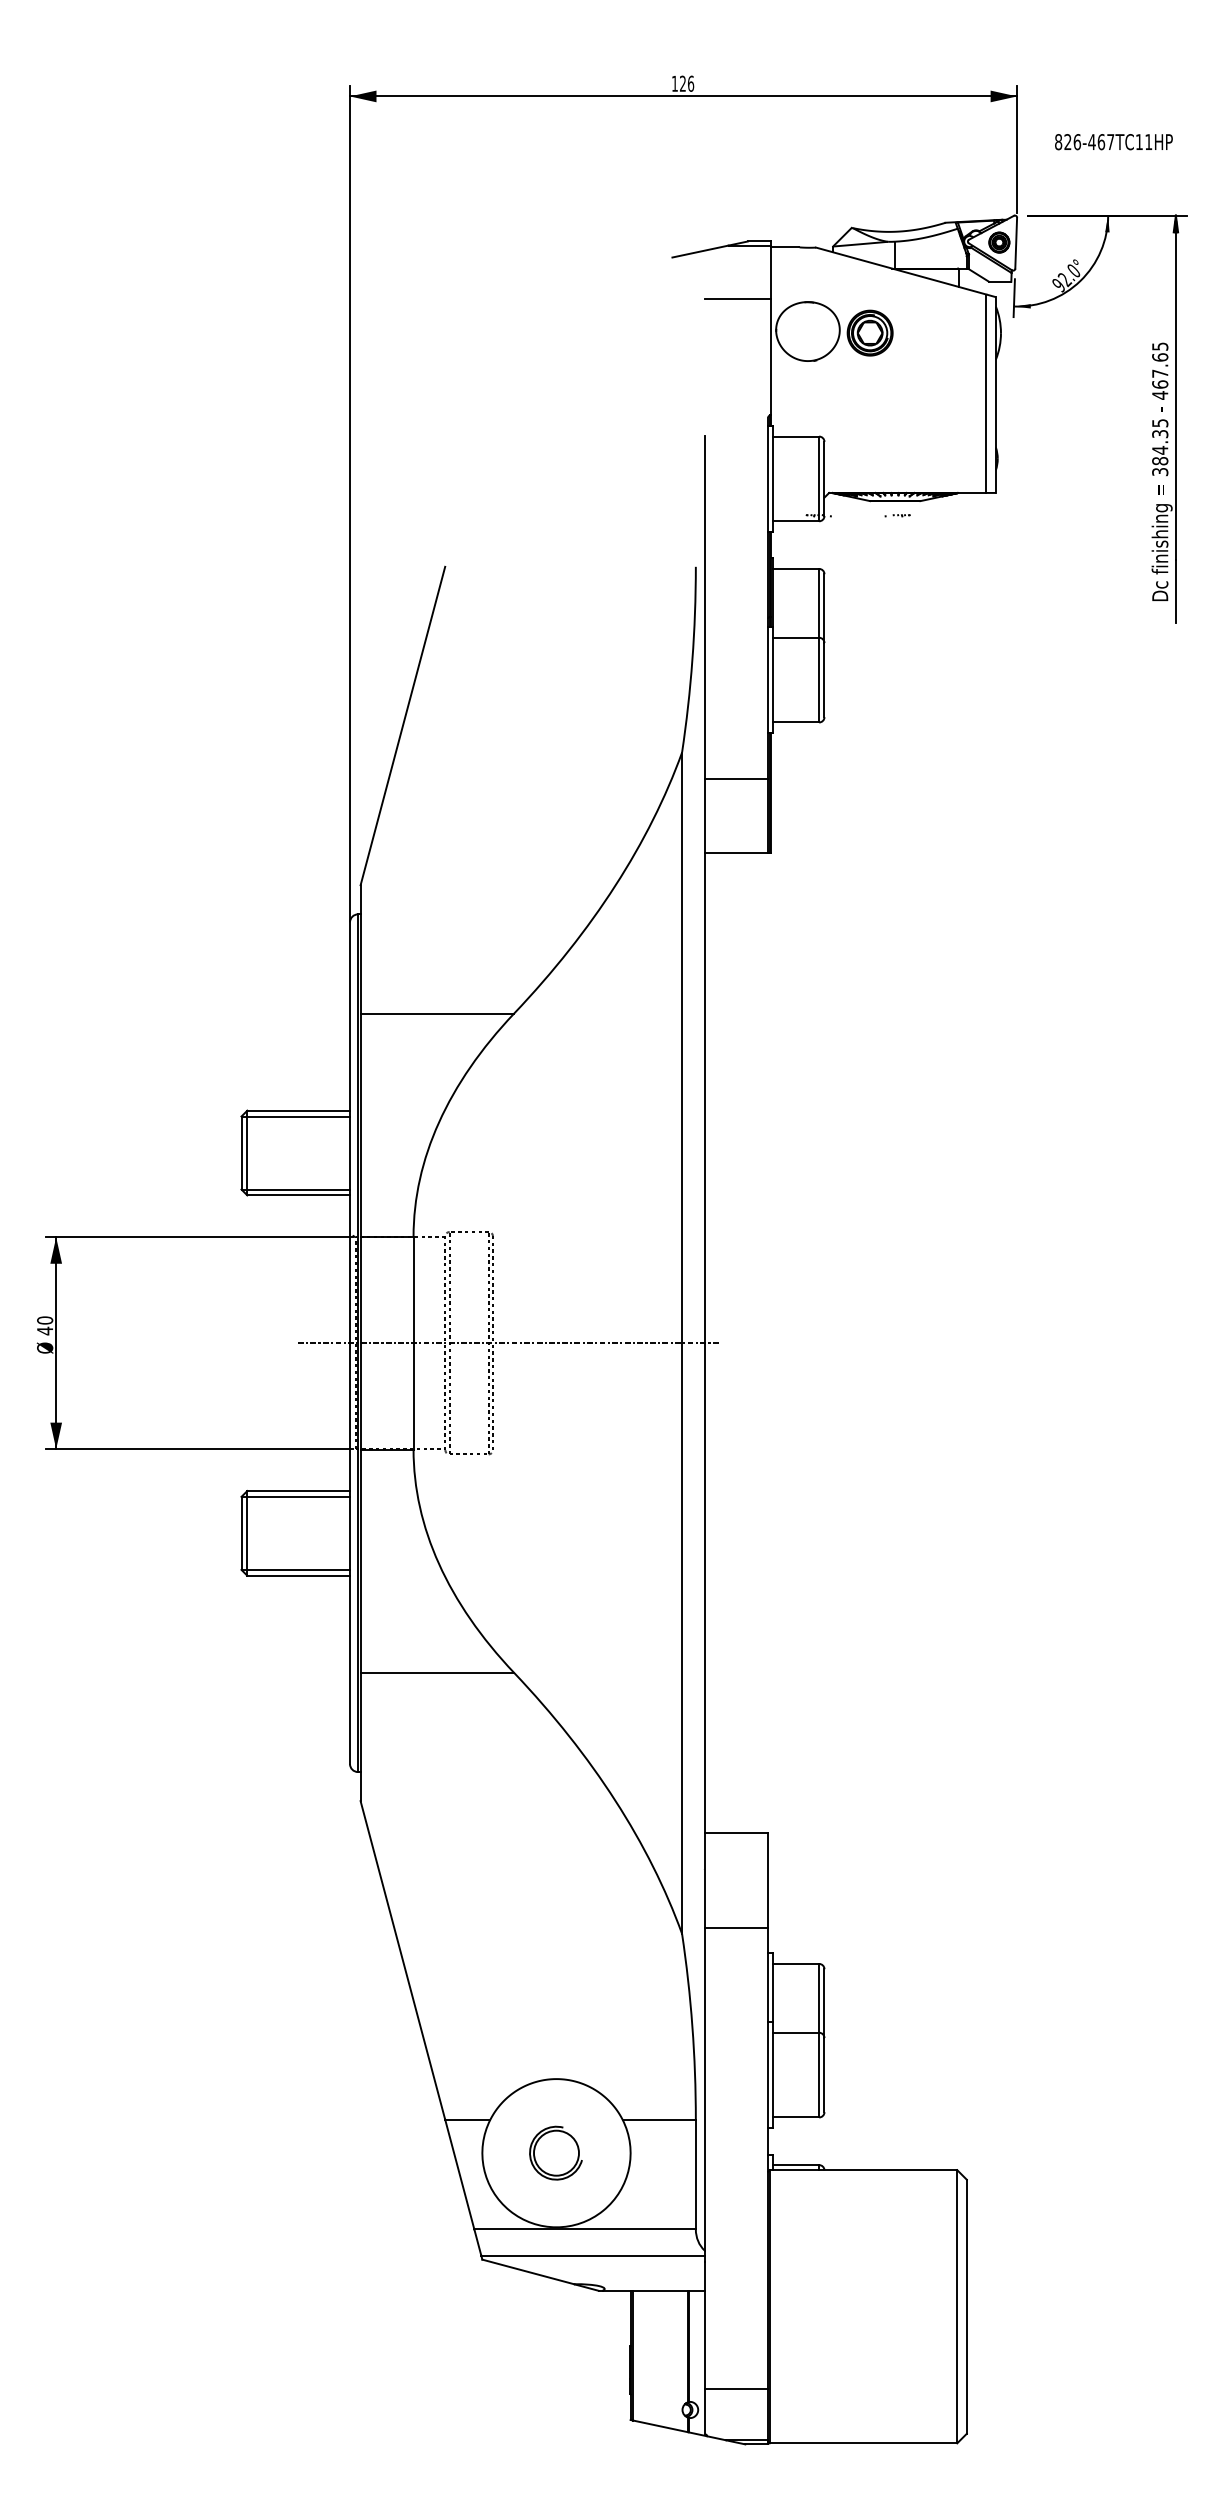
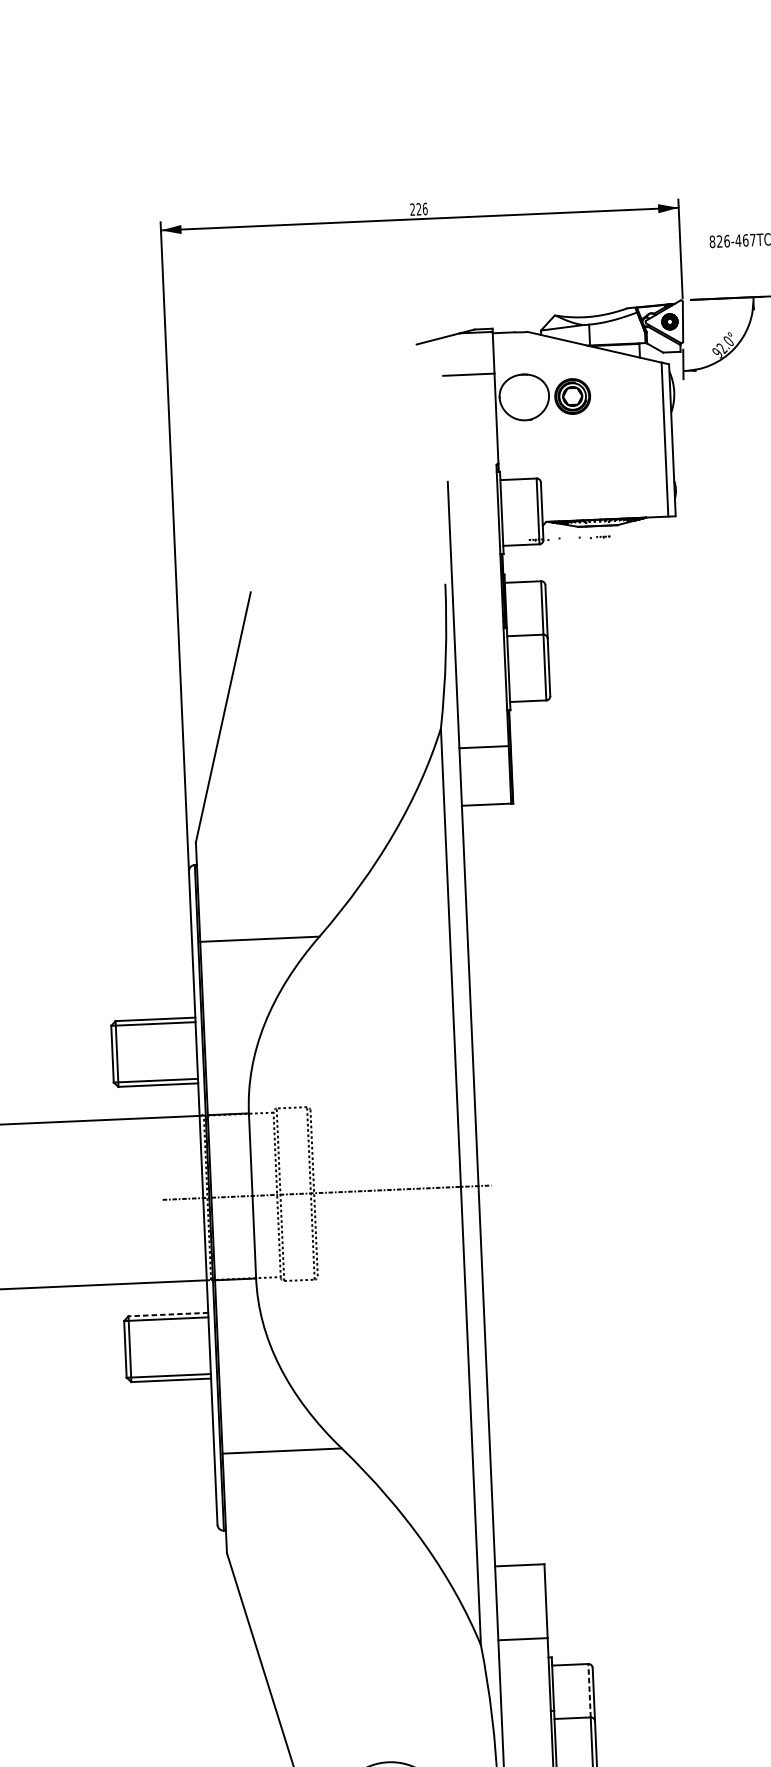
text: (674, 83) -> (412, 209), 126 -> 226
line: (298, 1491) -> (168, 1314), solid -> dashed
line: (819, 1997) -> (589, 1690), solid -> dashed

